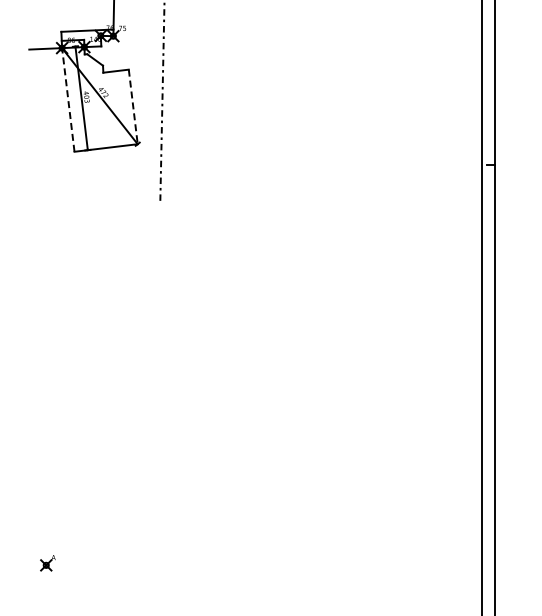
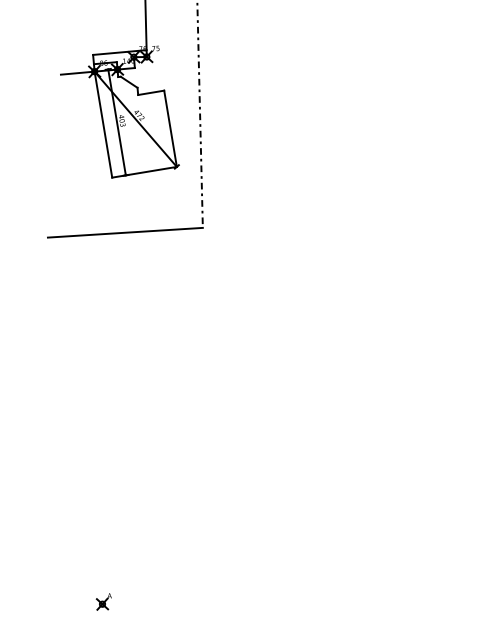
line: (68, 99) -> (103, 124), dashed -> solid
line: (133, 106) -> (170, 128), dashed -> solid
line: (84, 205) -> (125, 232), added

